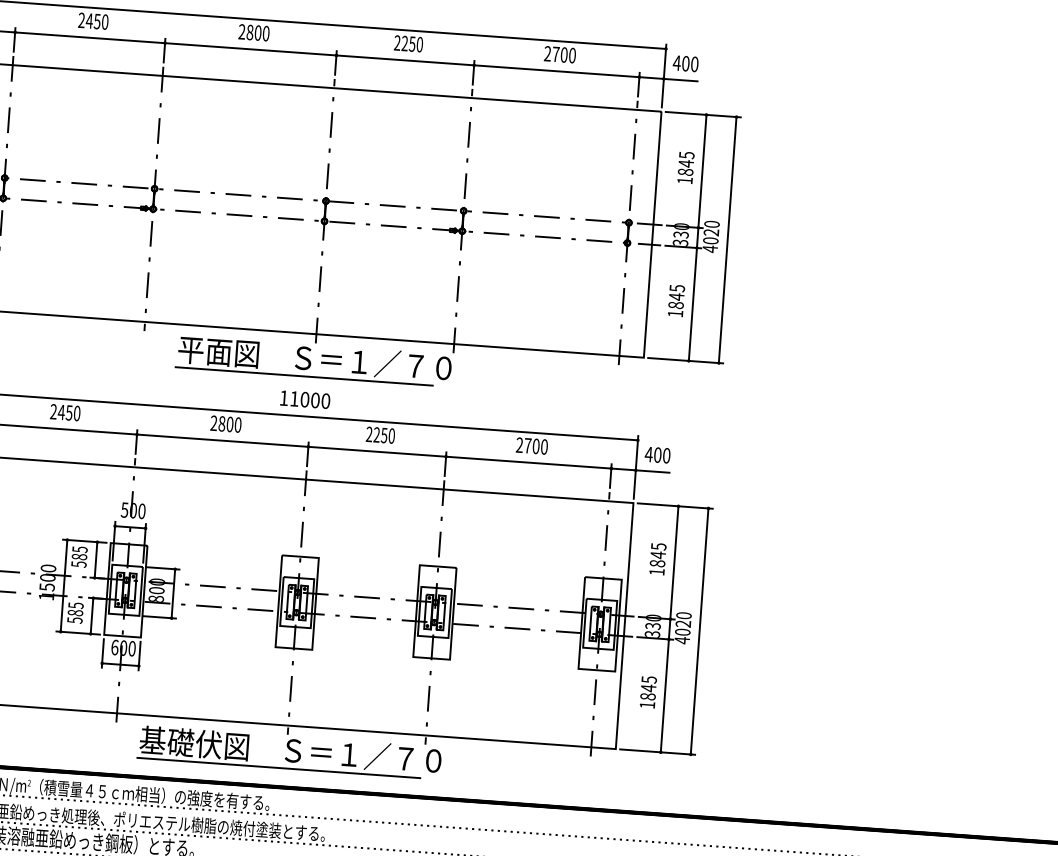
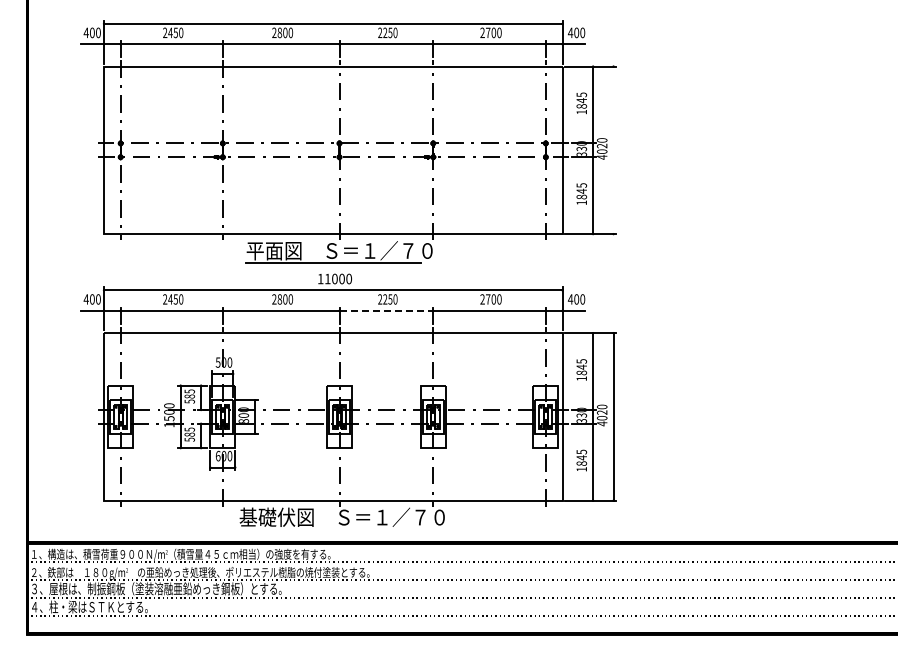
line: (727, 240) -> (613, 150), removed
line: (377, 451) -> (386, 310), solid -> dashed
line: (278, 767) -> (334, 529), removed

